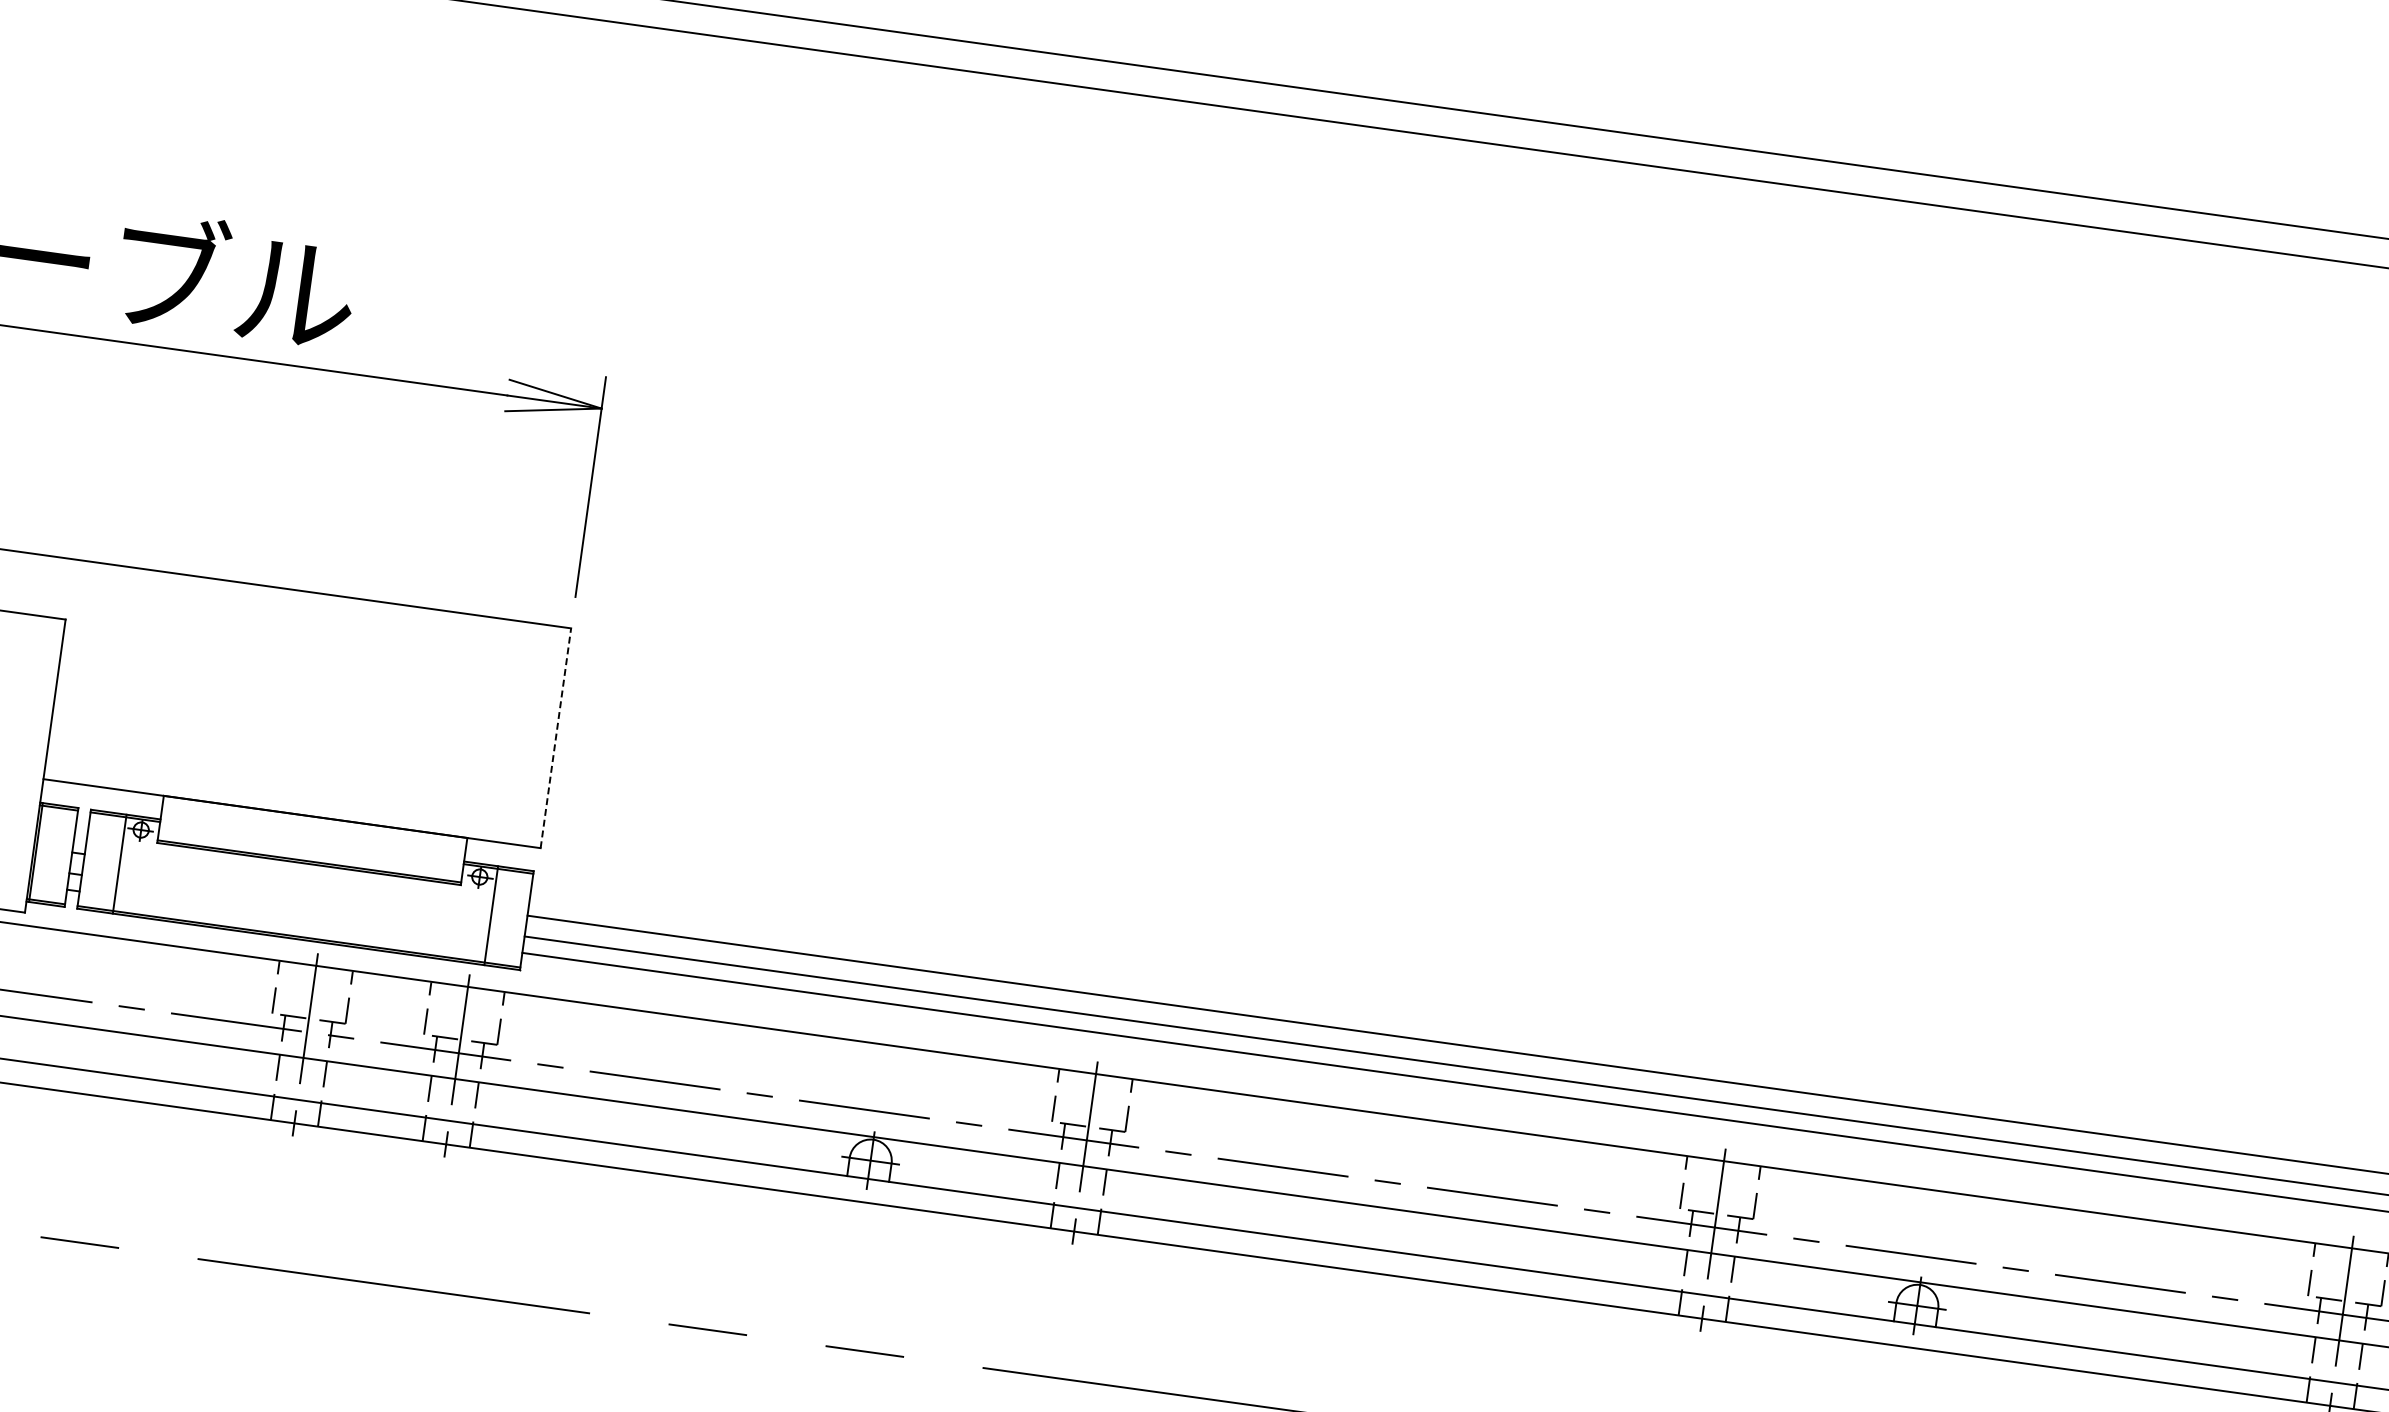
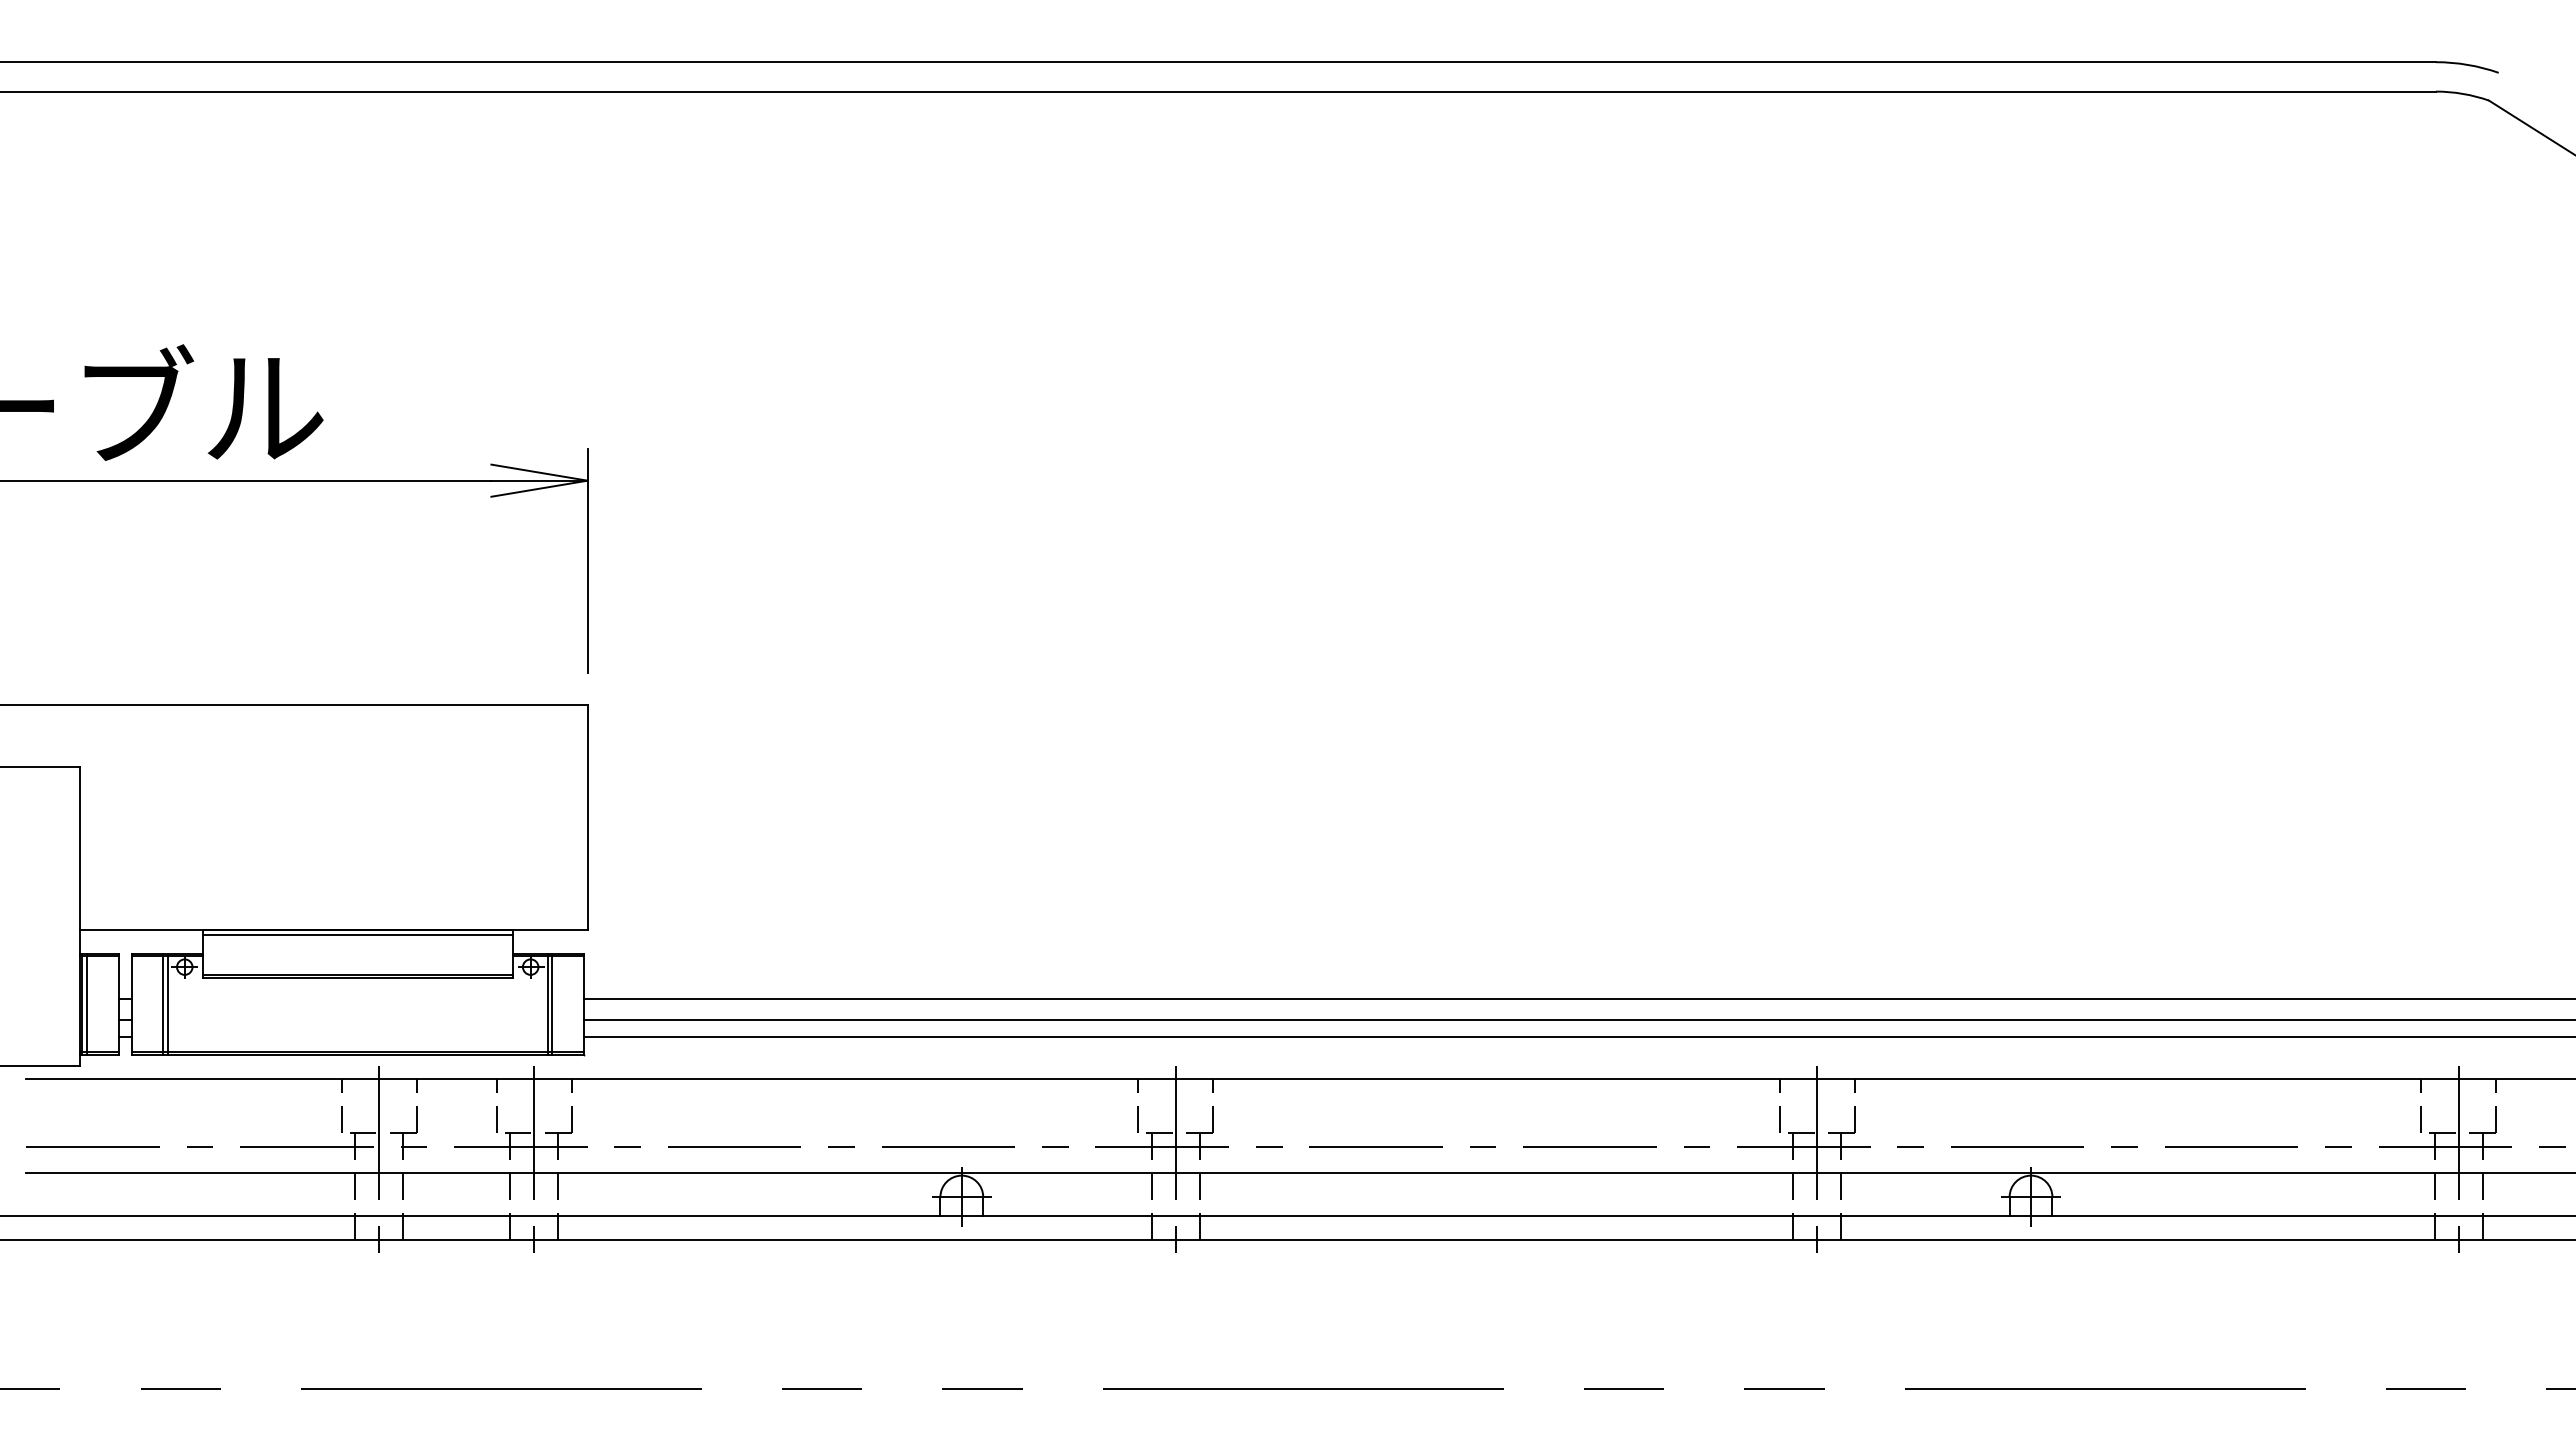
line: (555, 737) -> (587, 816), dashed -> solid
line: (314, 822) -> (357, 935), added
line: (40, 852) -> (86, 1003), added
line: (115, 862) -> (163, 1003), added
line: (496, 915) -> (552, 1003), added

